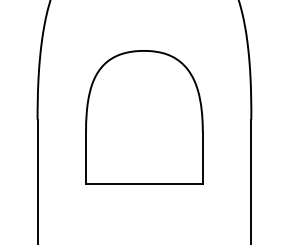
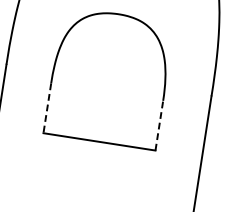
line: (86, 157) -> (47, 108), solid -> dashed
line: (202, 157) -> (159, 125), solid -> dashed

